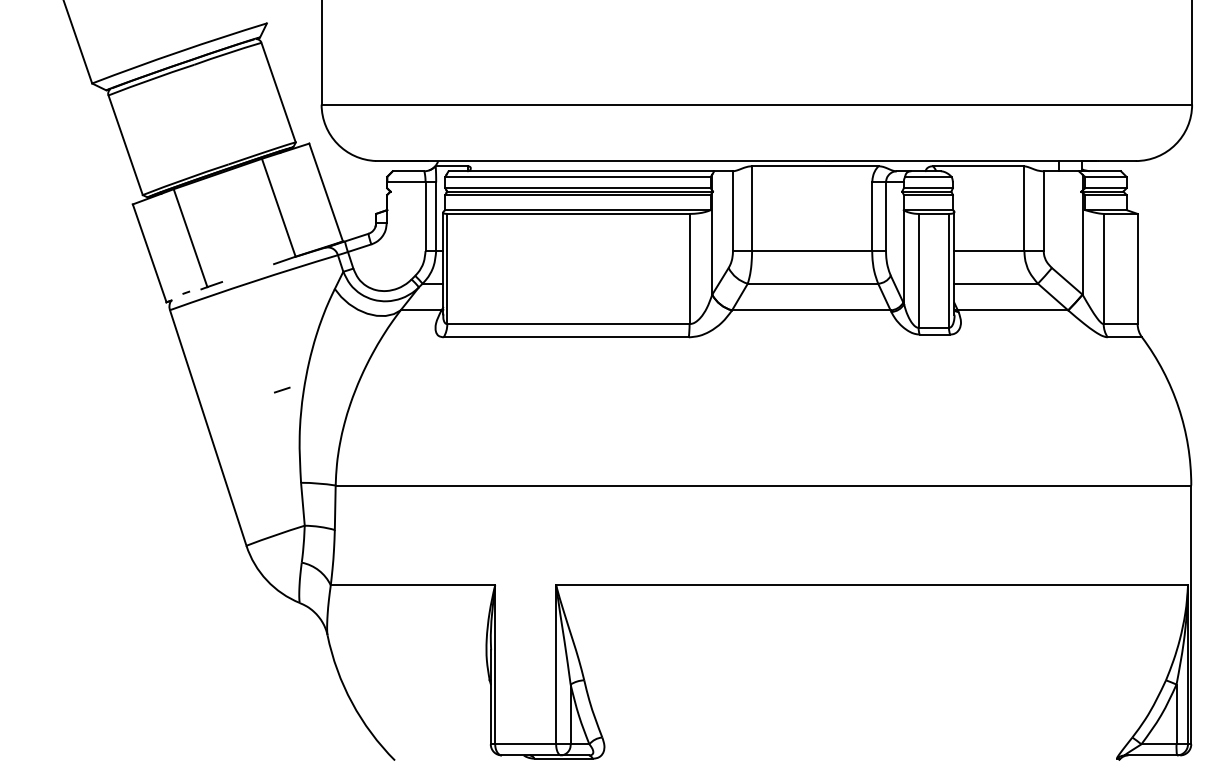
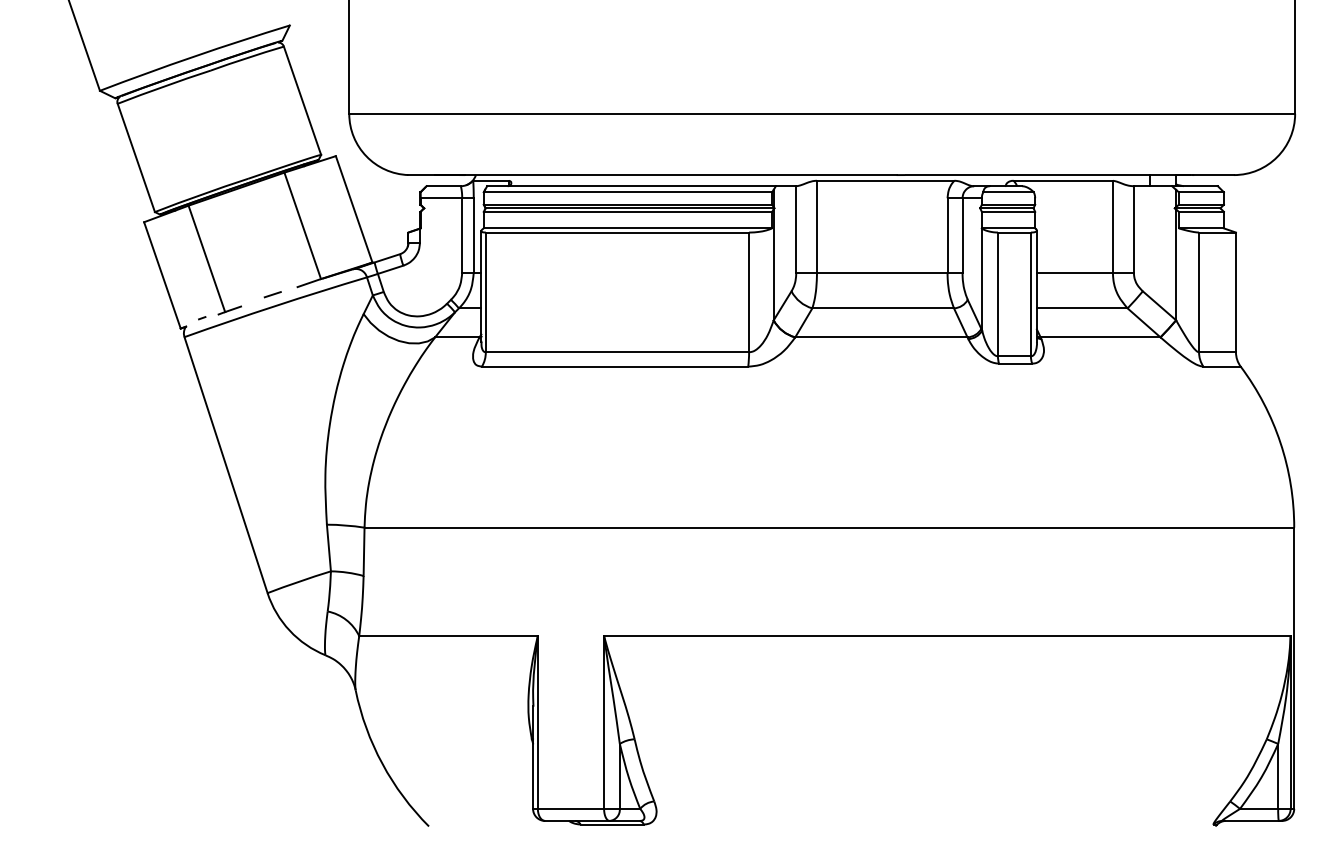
line: (282, 389) -> (273, 294), moved

